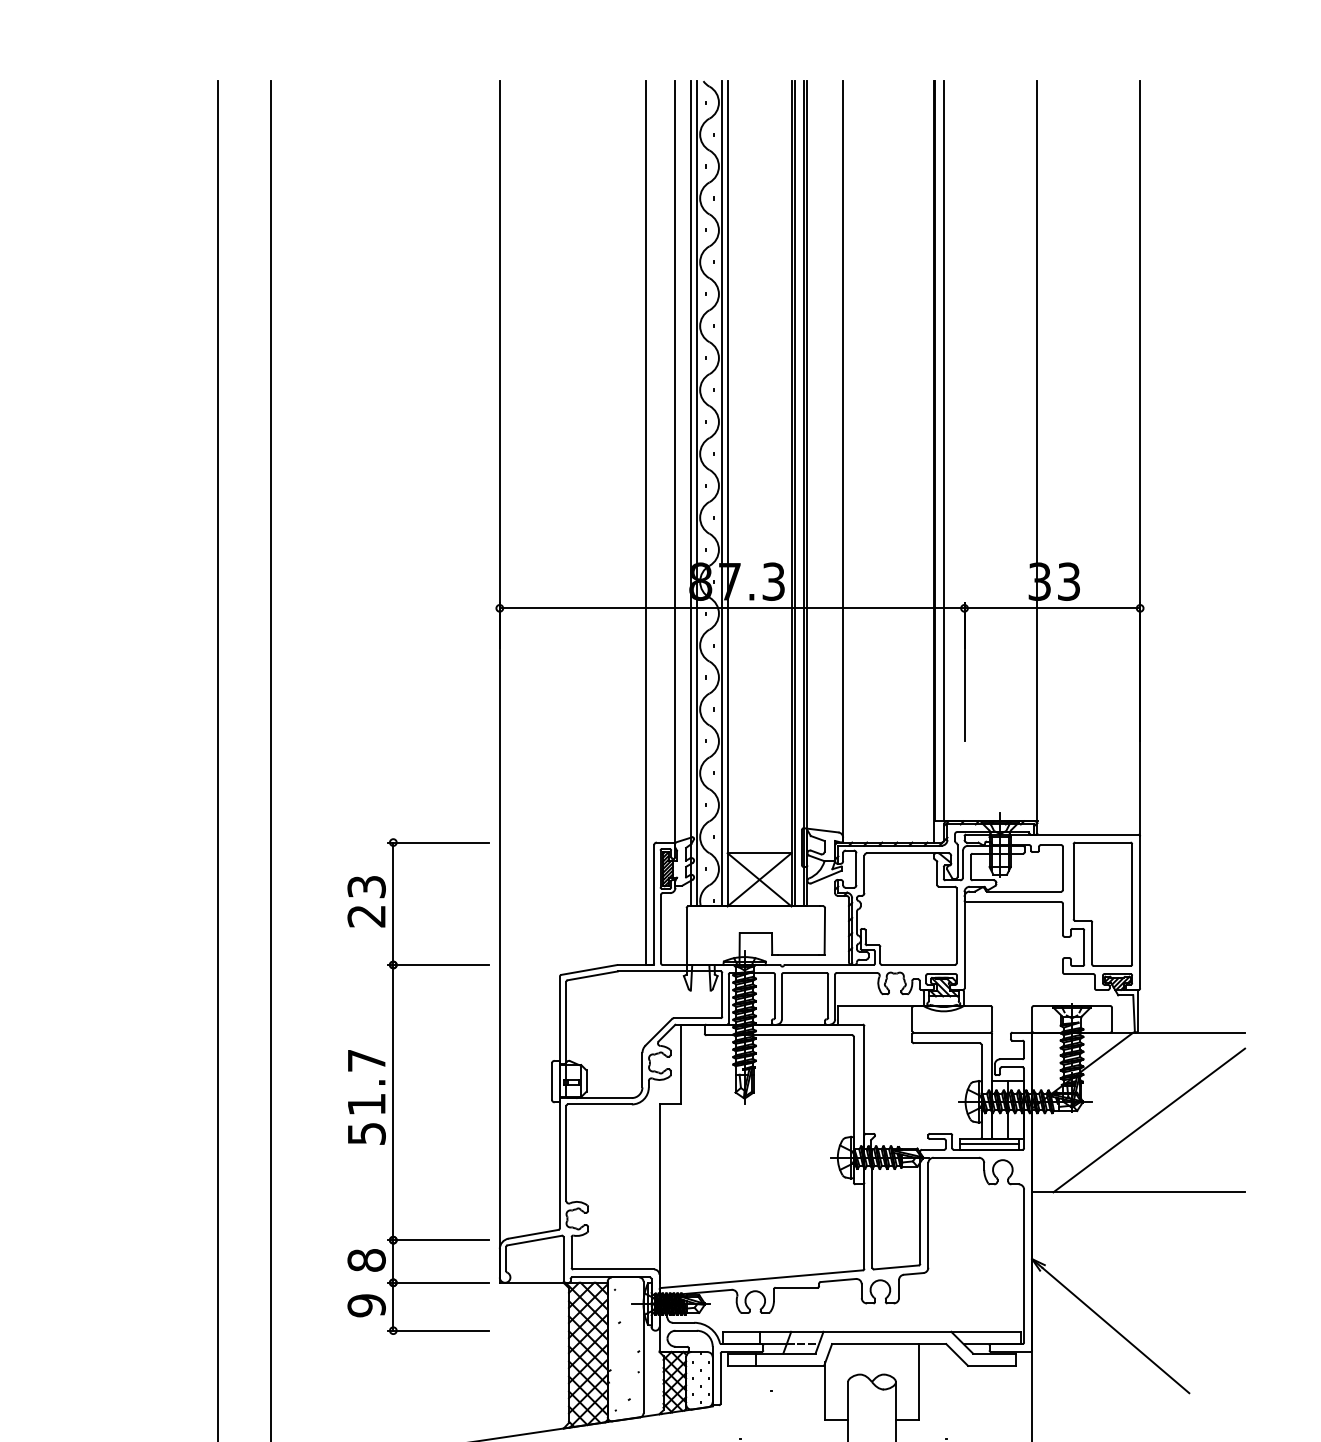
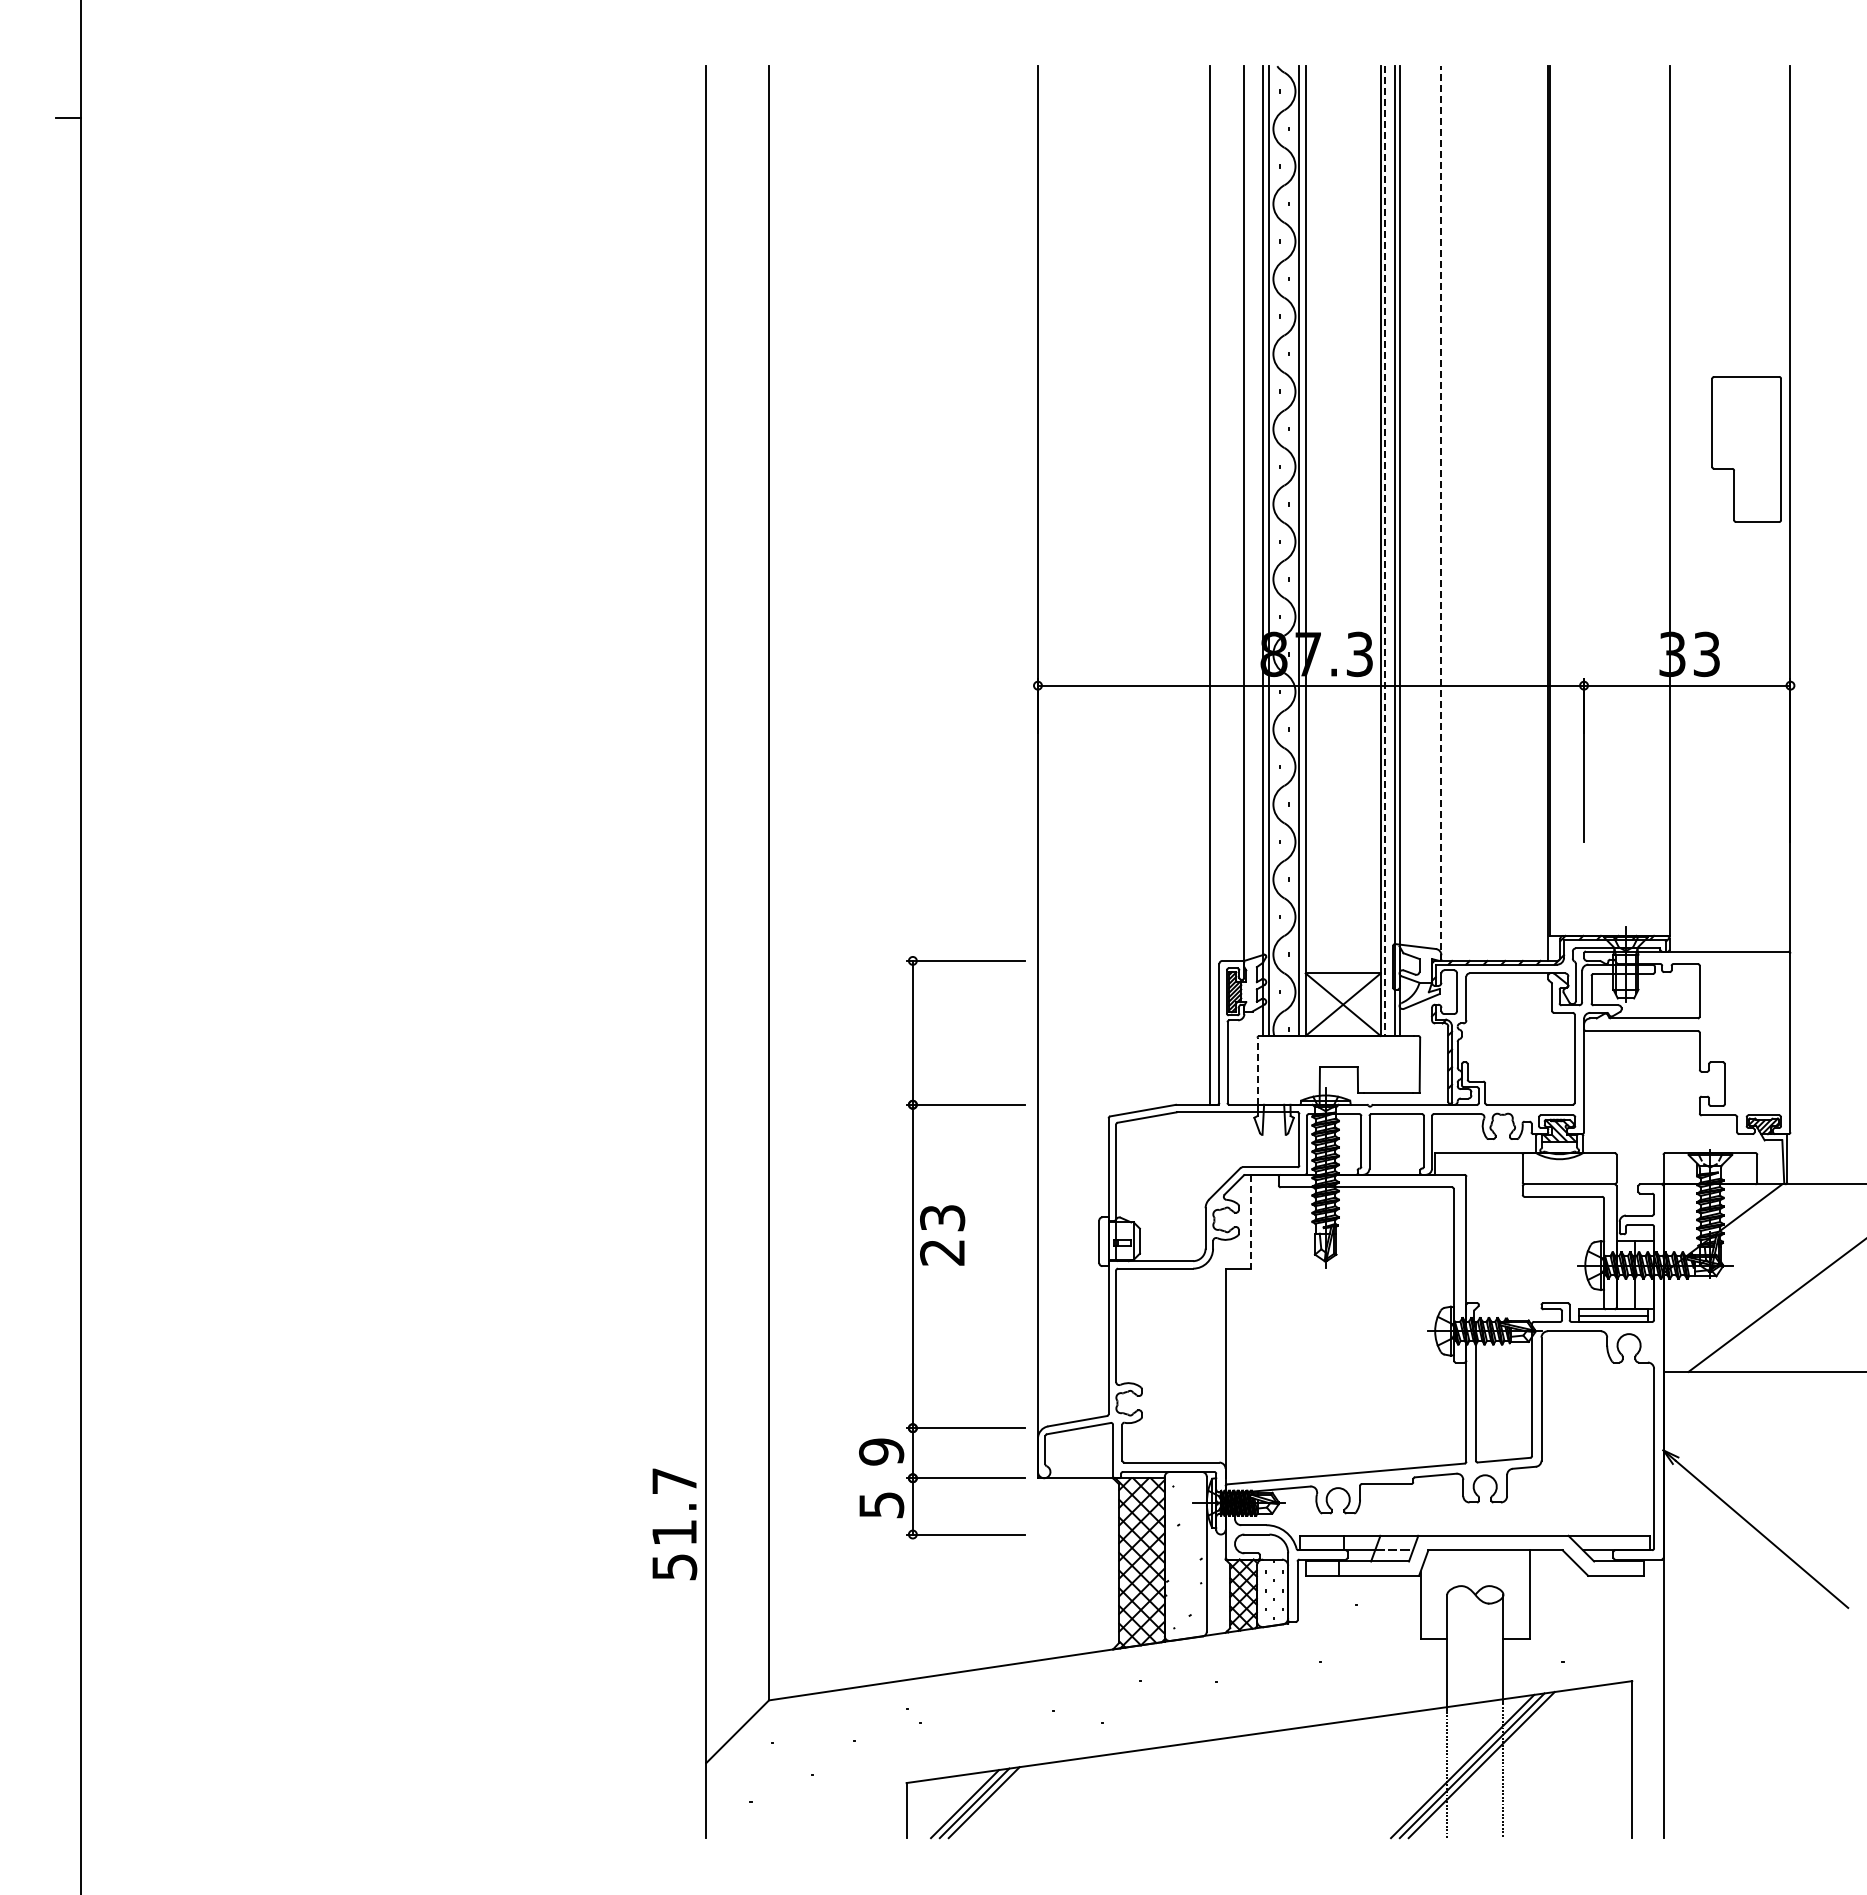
line: (944, 450) -> (1560, 500), removed
line: (843, 461) -> (1441, 513), solid -> dashed
line: (795, 494) -> (1385, 551), solid -> dashed
text: (366, 901) -> (942, 1235), moved
part: (1102, 904) -> (1746, 449), moved
line: (686, 935) -> (1257, 1070), solid -> dashed
line: (680, 1064) -> (1250, 1221), solid -> dashed
text: (366, 1097) -> (674, 1524), moved
text: (366, 1260) -> (881, 1451), 8 -> 9
text: (366, 1305) -> (881, 1504), 9 -> 5

